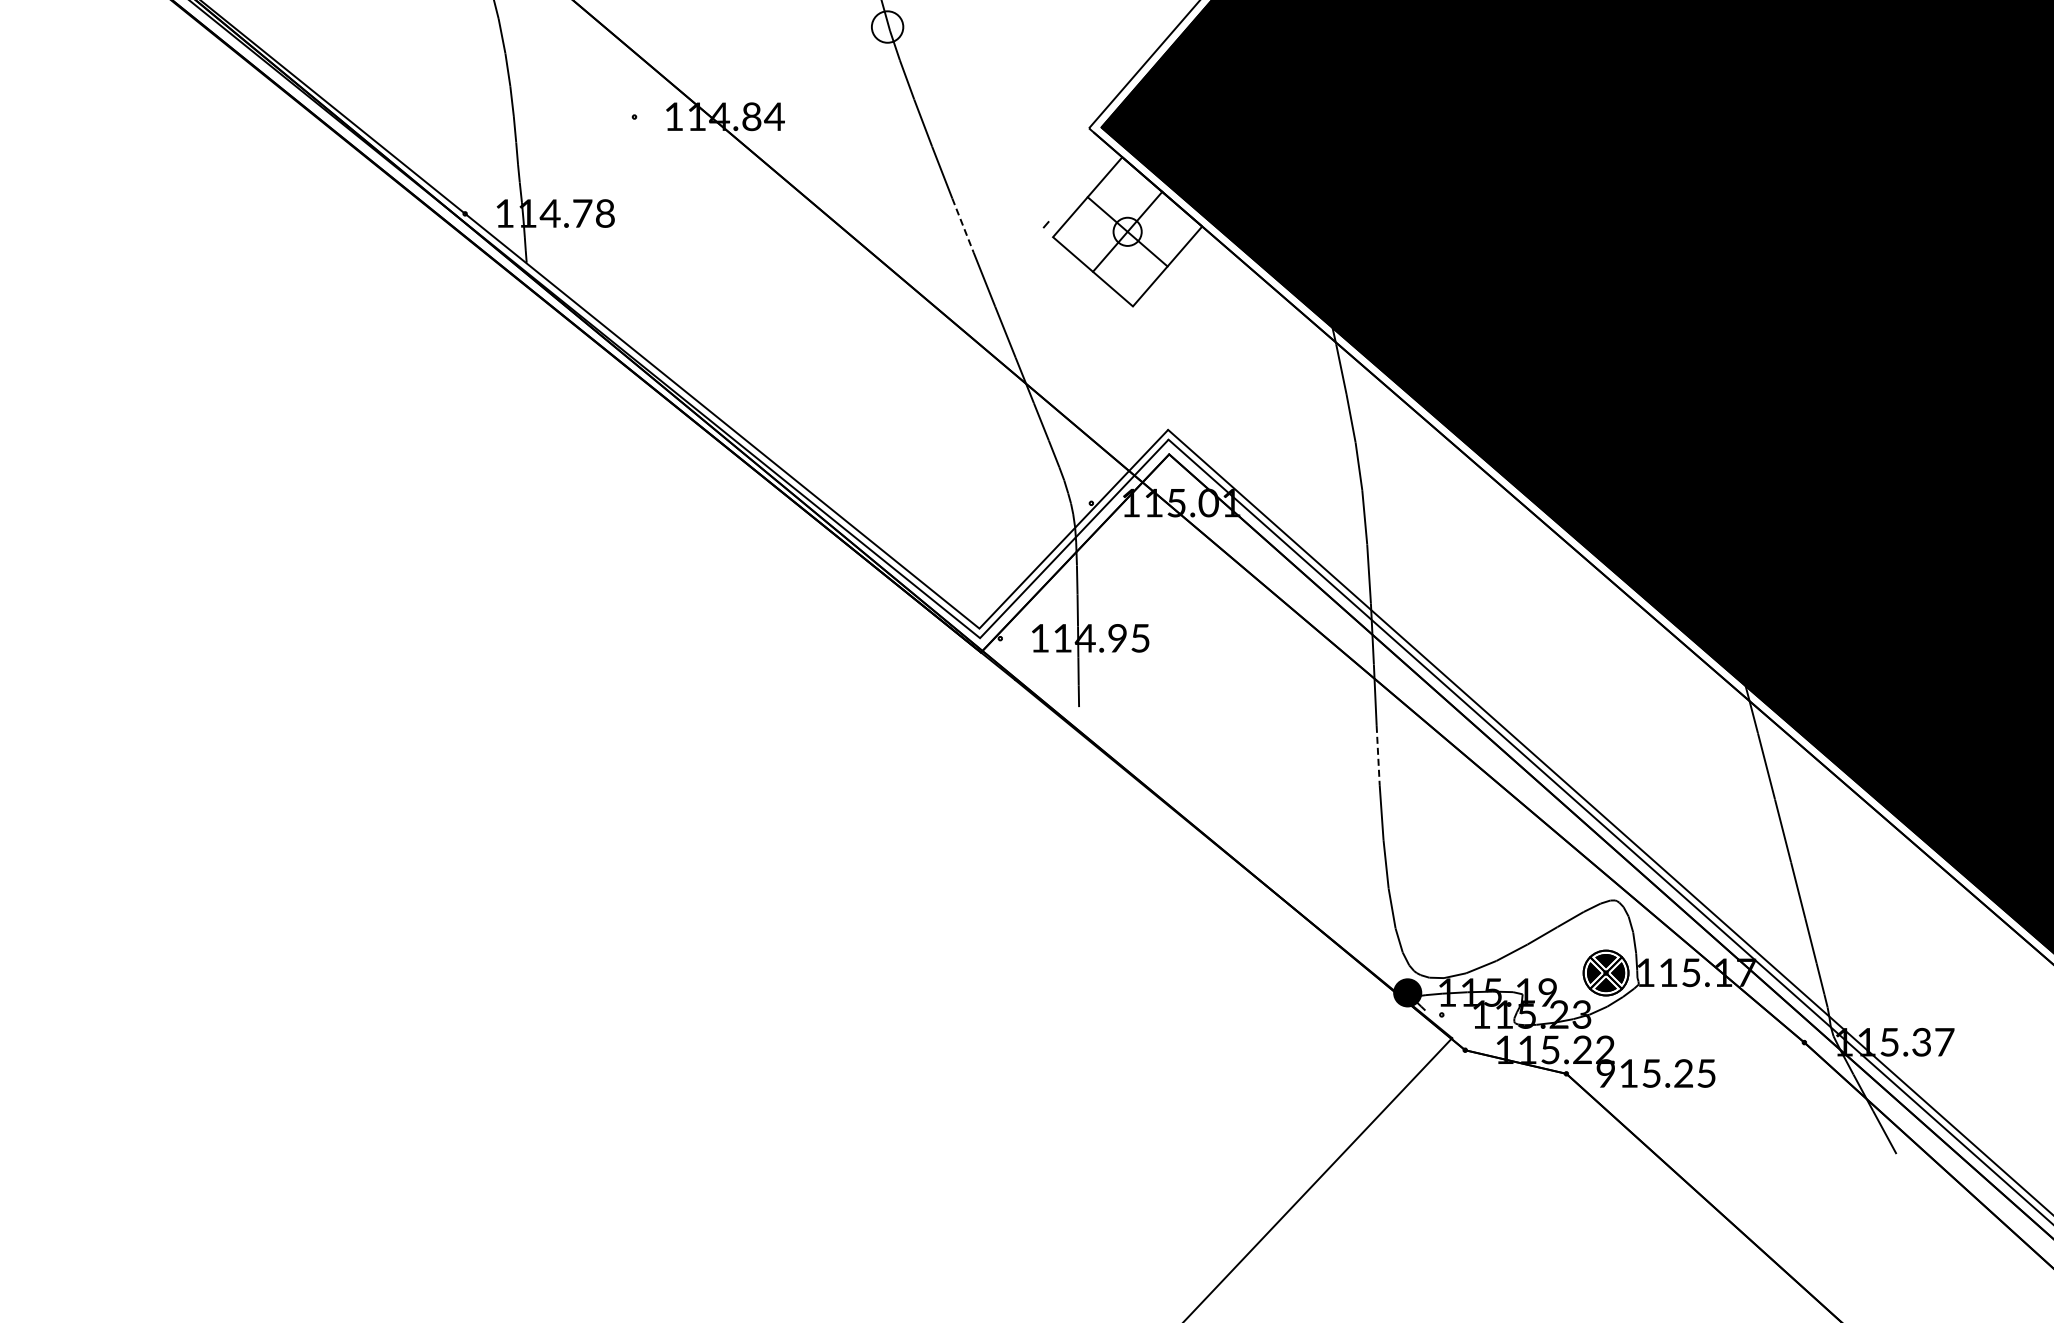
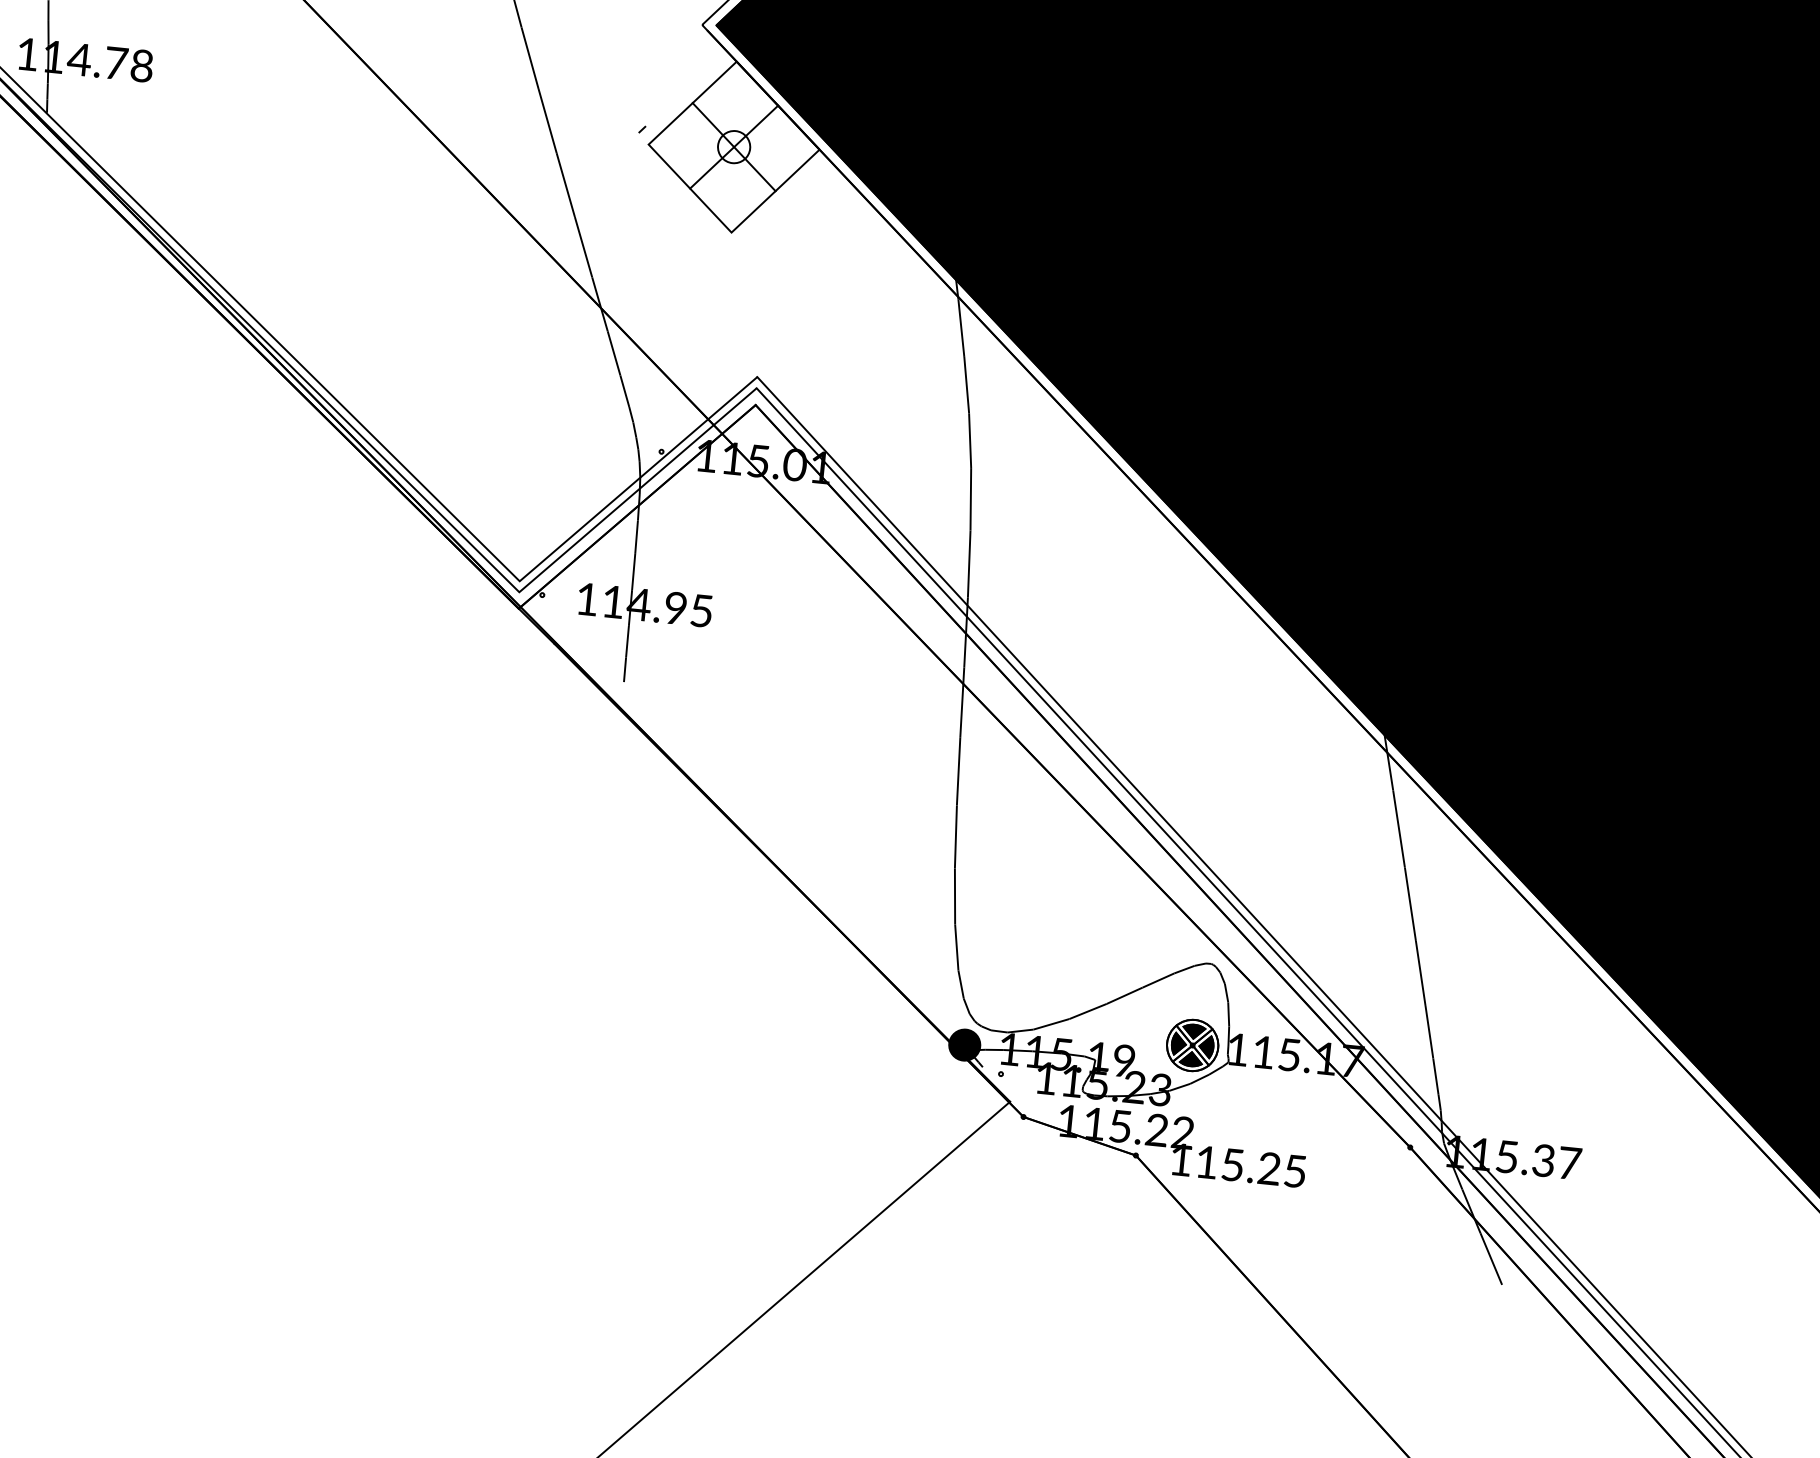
line: (963, 226) -> (548, 122), dashed -> solid
line: (1378, 755) -> (958, 771), dashed -> solid
text: (1605, 1073) -> (1180, 1159), 915.25 -> 115.25

